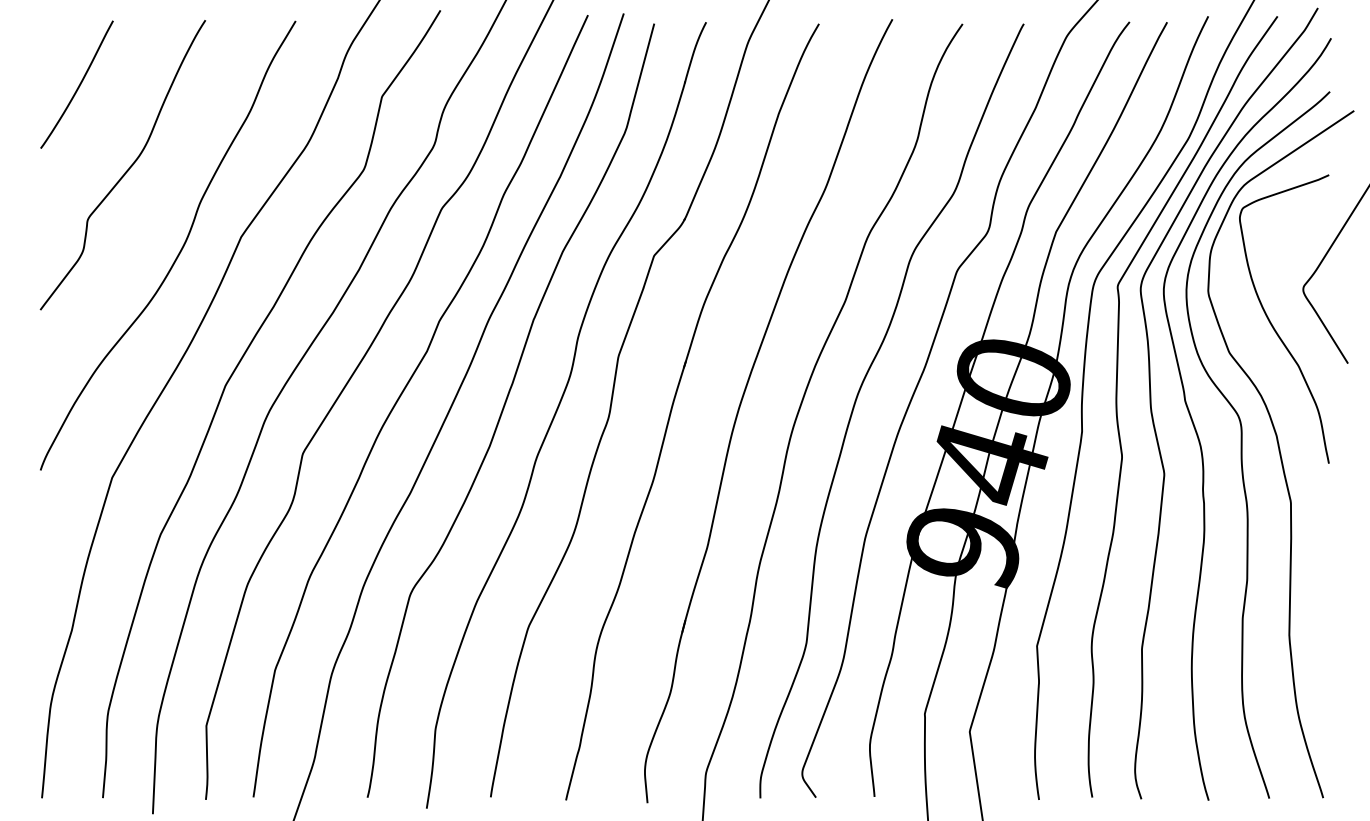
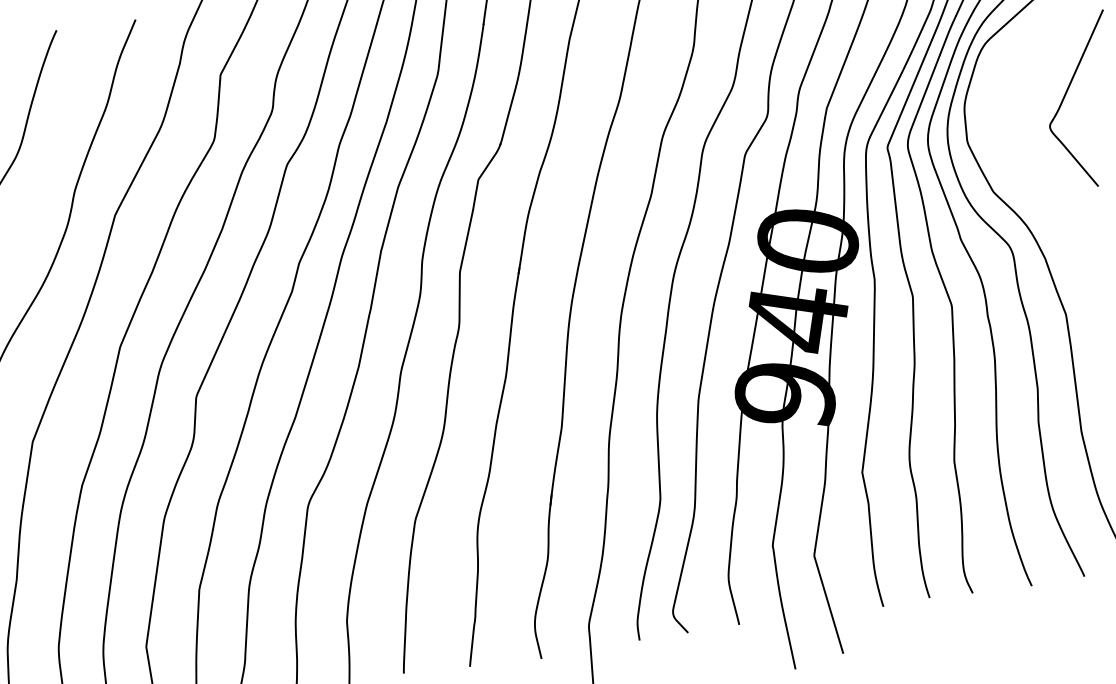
curve: (1273, 325) -> (1028, 162), removed

